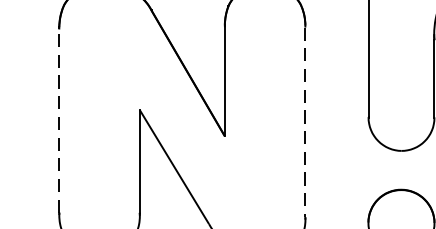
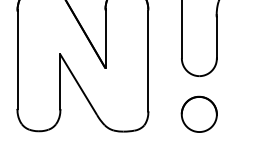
line: (59, 121) -> (17, 60), dashed -> solid
line: (305, 123) -> (148, 61), dashed -> solid

